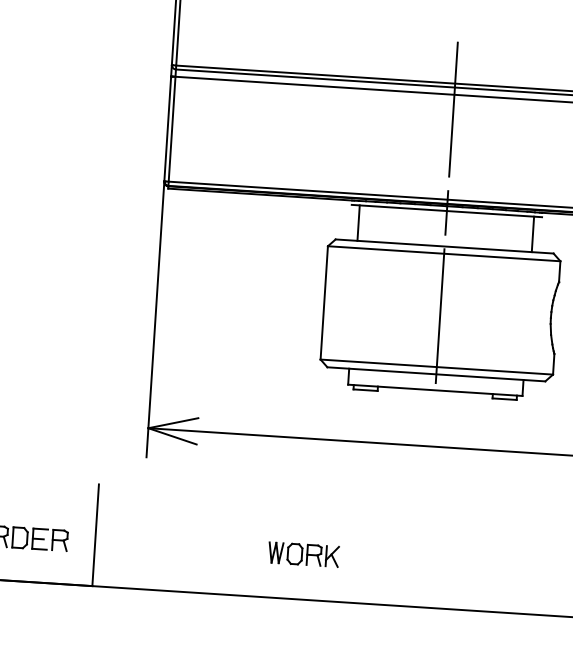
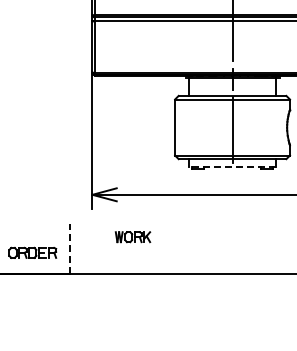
line: (435, 391) -> (232, 167), solid -> dashed
line: (94, 533) -> (69, 248), solid -> dashed
part: (302, 555) -> (132, 237), moved

